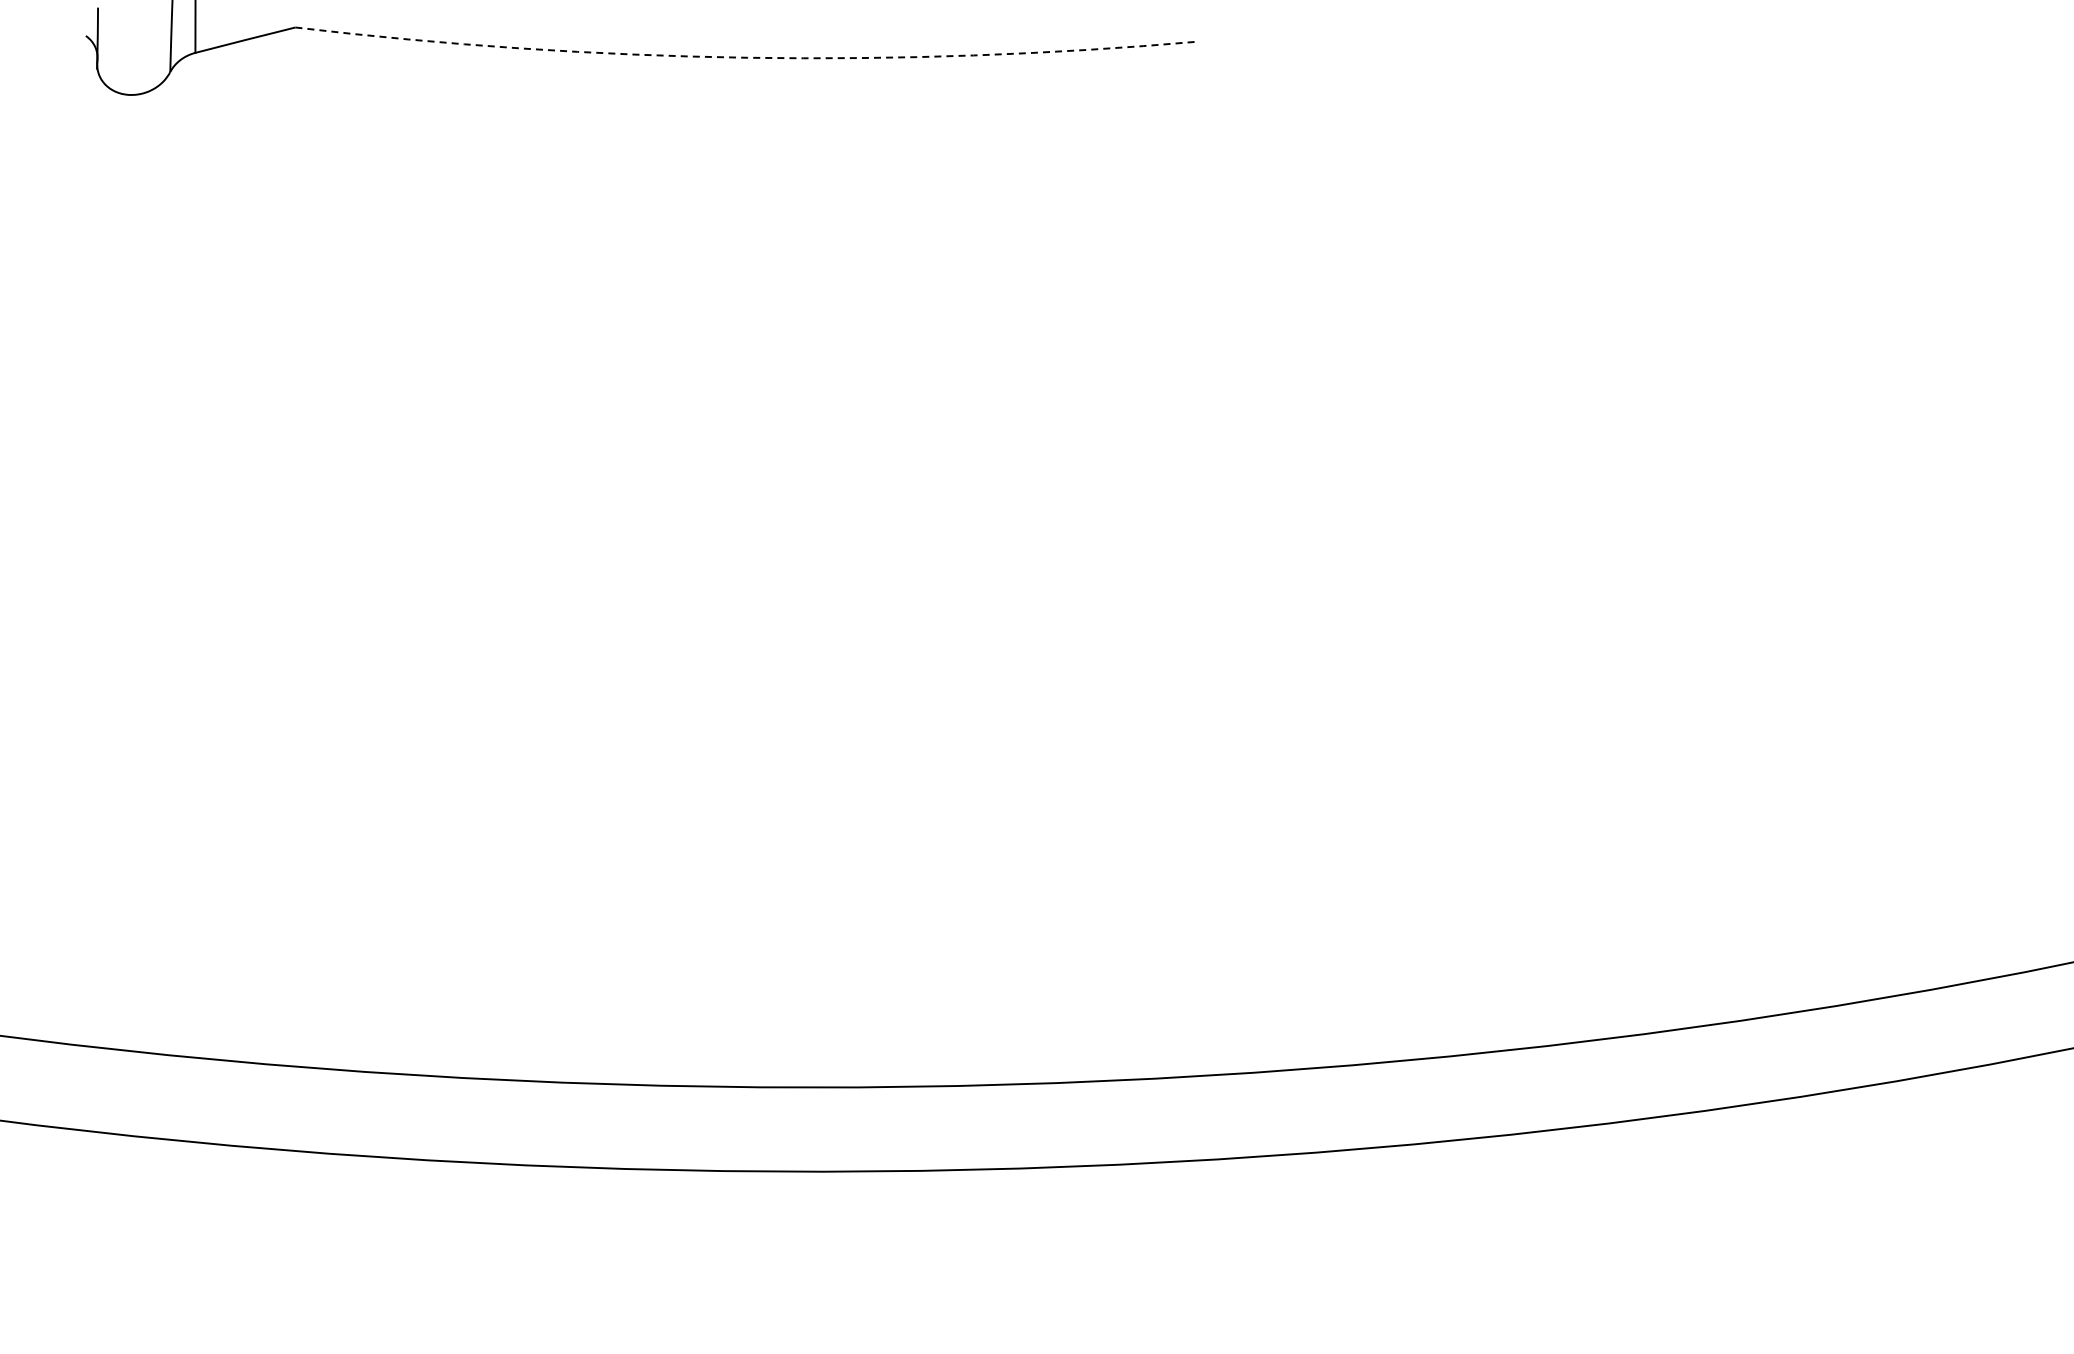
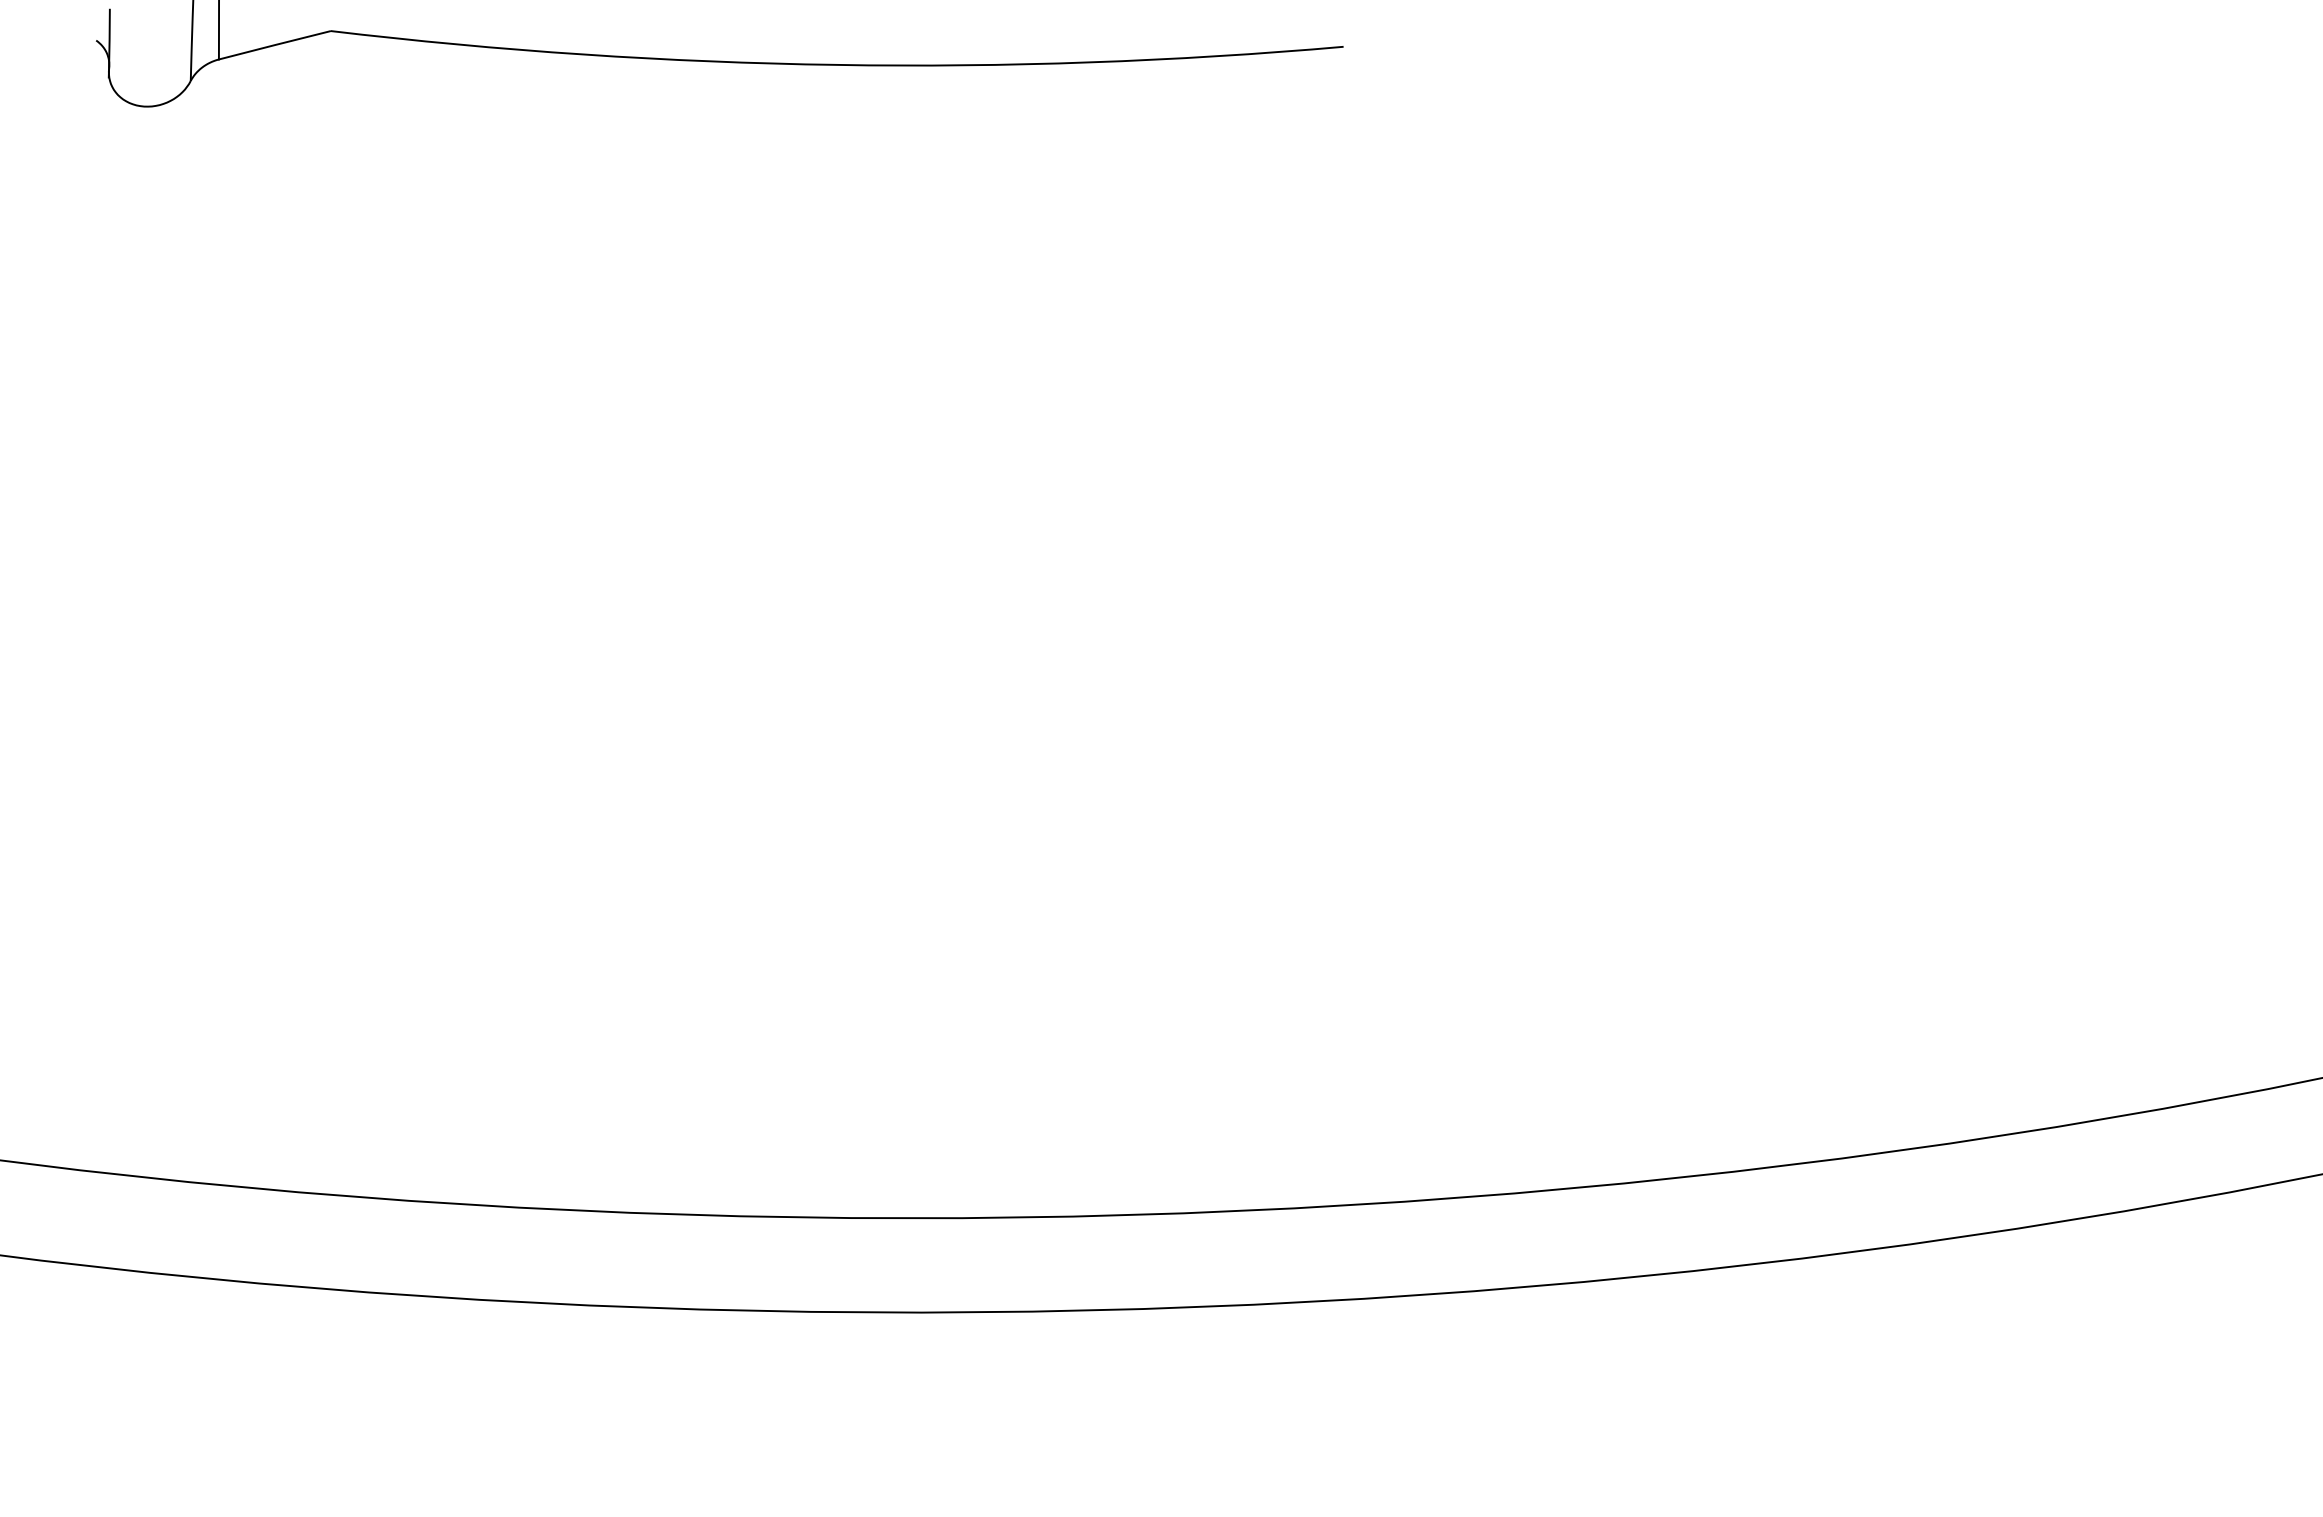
arc: (747, 57) -> (837, 64), dashed -> solid

